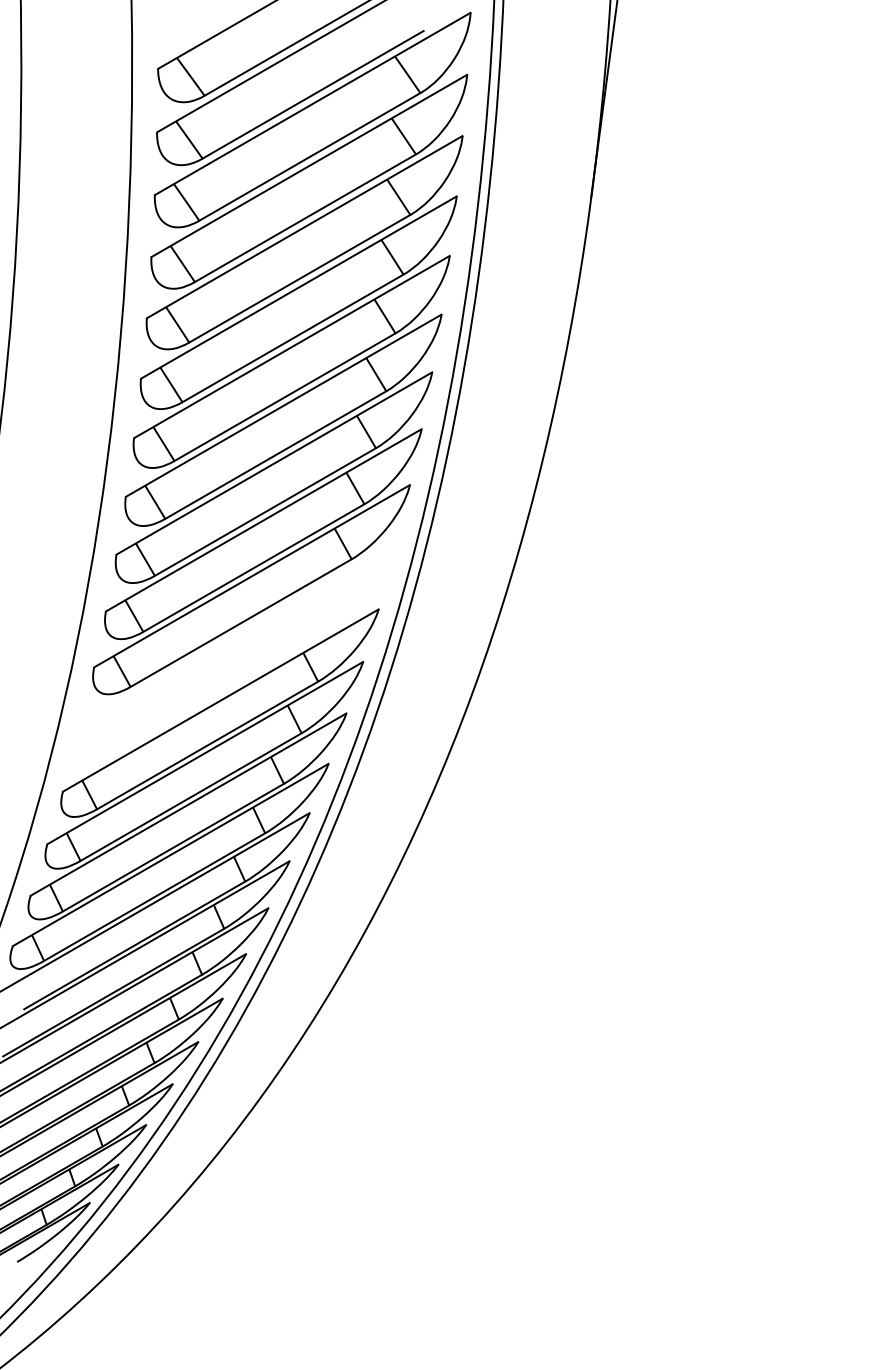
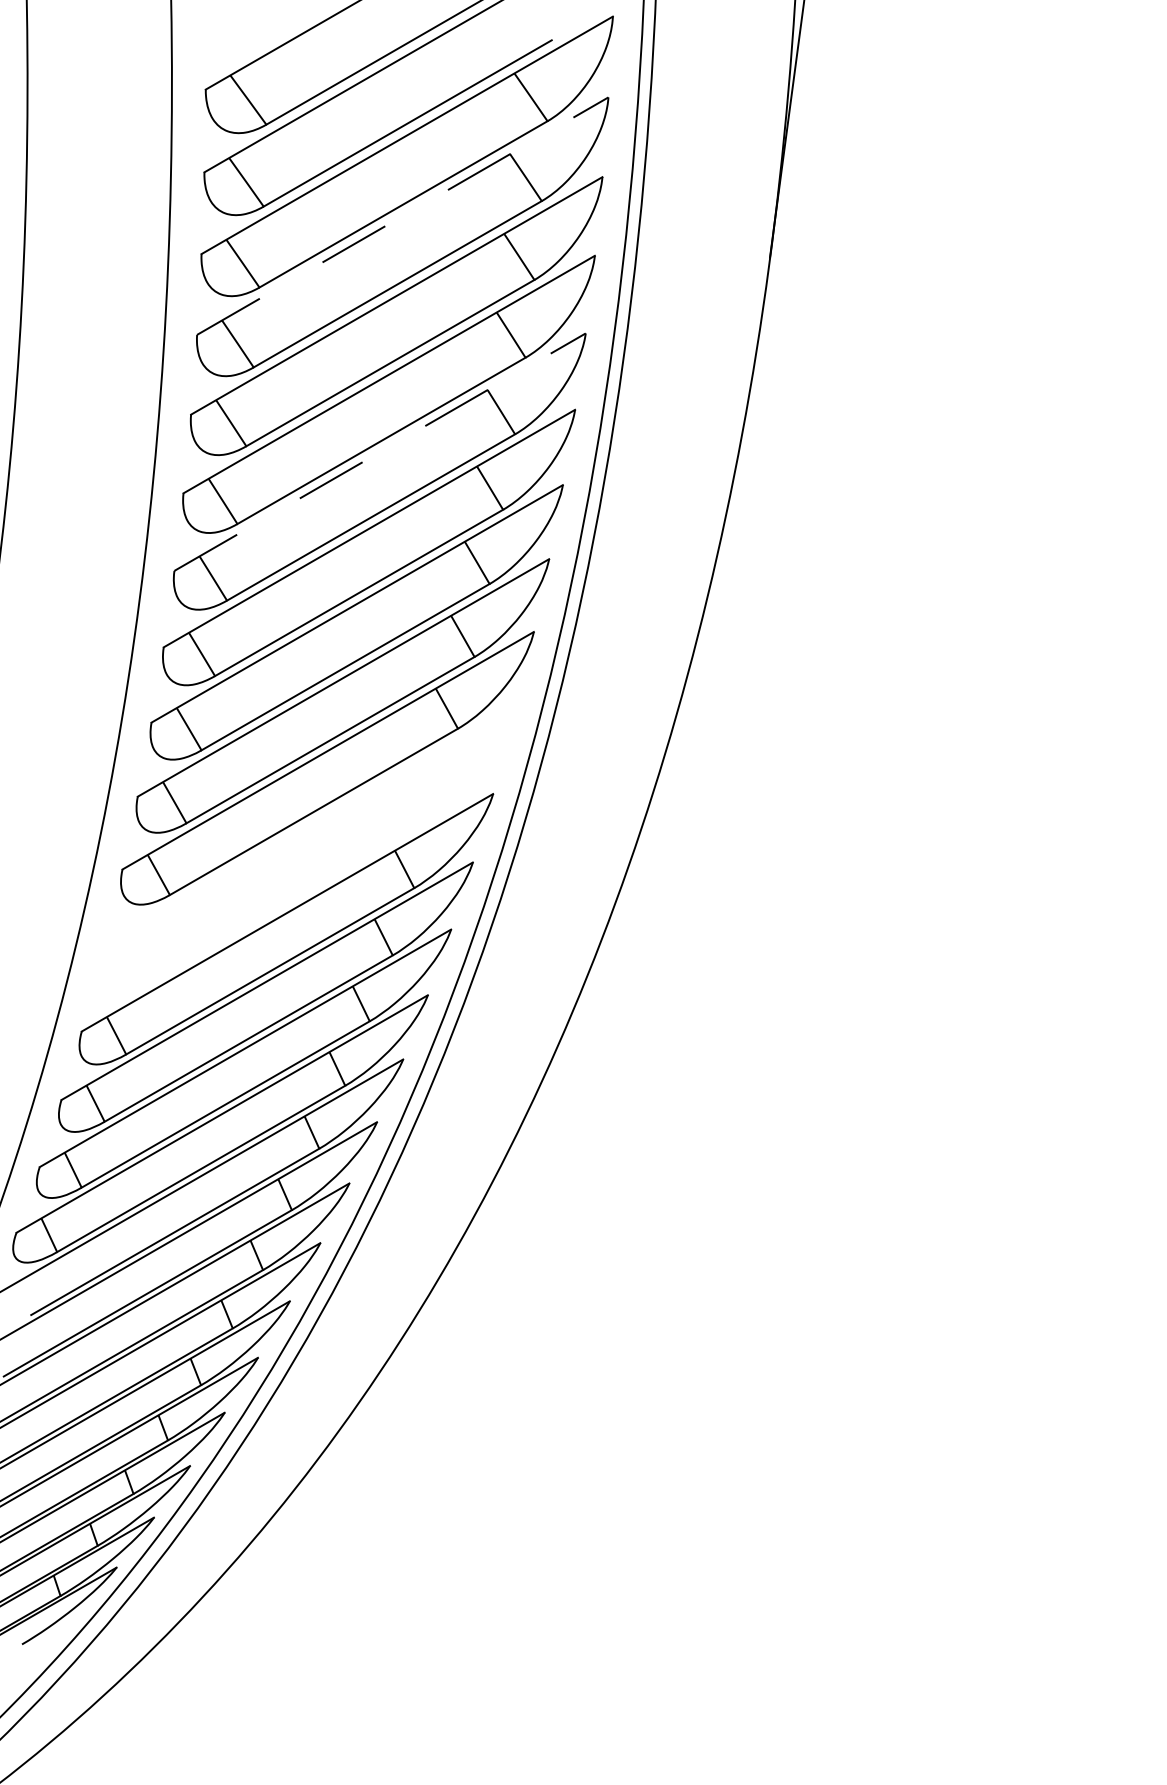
line: (309, 165) -> (403, 215), solid -> dashed
line: (292, 346) -> (380, 451), solid -> dashed

